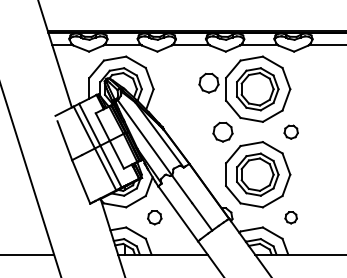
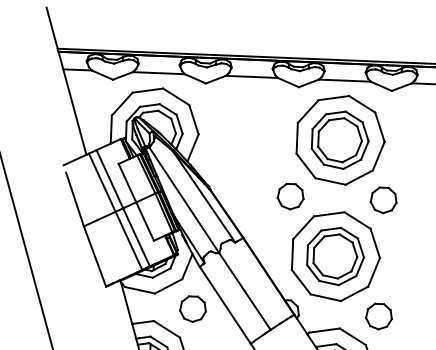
part: (208, 82) -> (273, 128), removed
part: (290, 131) -> (382, 199), size x1.43
part: (154, 217) -> (192, 308), size x1.43
part: (290, 217) -> (377, 316), size x1.67

